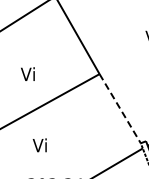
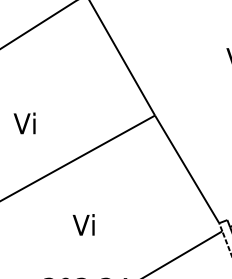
text: (27, 73) -> (24, 122), moved
line: (120, 109) -> (187, 170), dashed -> solid
text: (39, 145) -> (83, 225), moved

